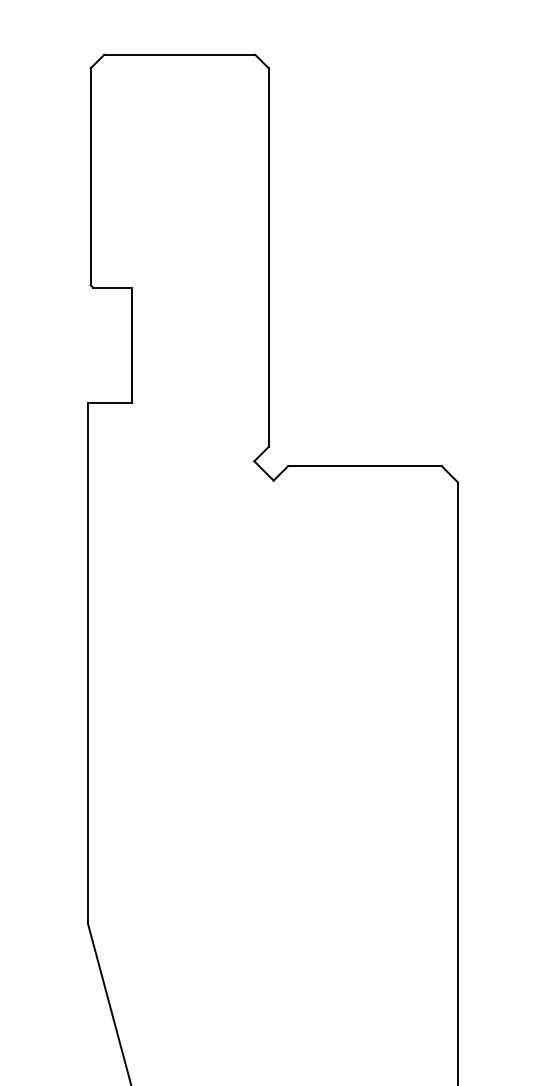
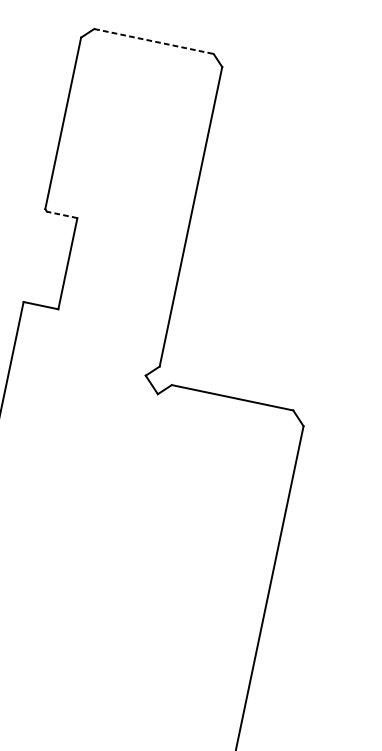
line: (180, 54) -> (154, 41), solid -> dashed
line: (112, 287) -> (62, 214), solid -> dashed

